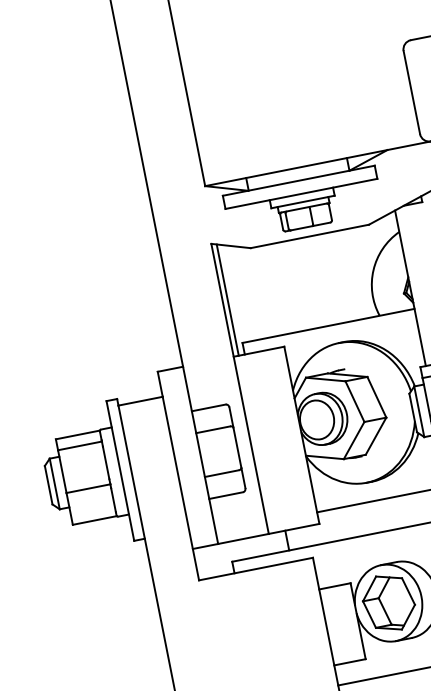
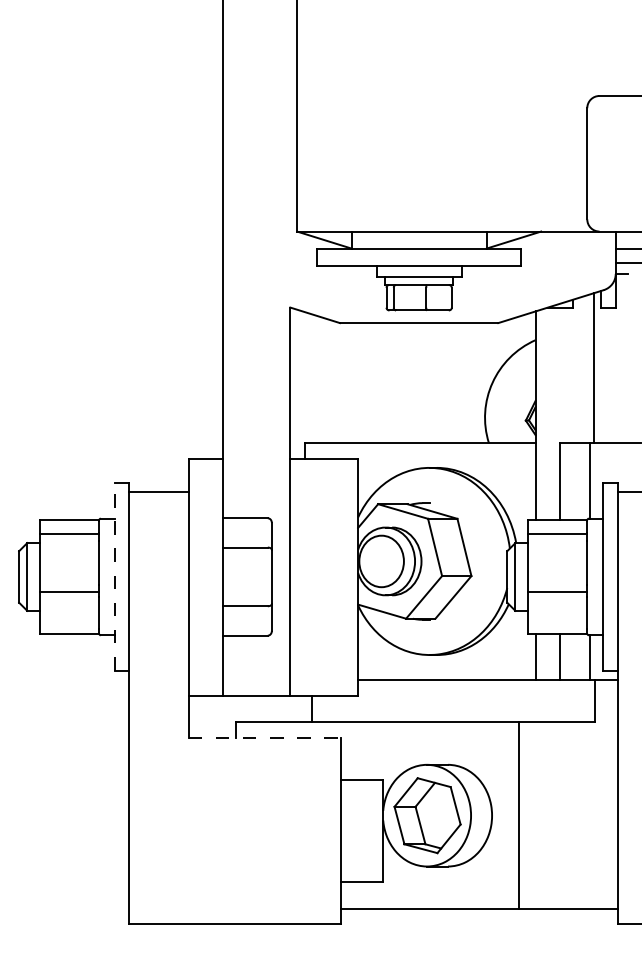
line: (227, 299) -> (297, 383), removed
line: (120, 470) -> (115, 576), solid -> dashed
line: (256, 568) -> (265, 737), solid -> dashed

